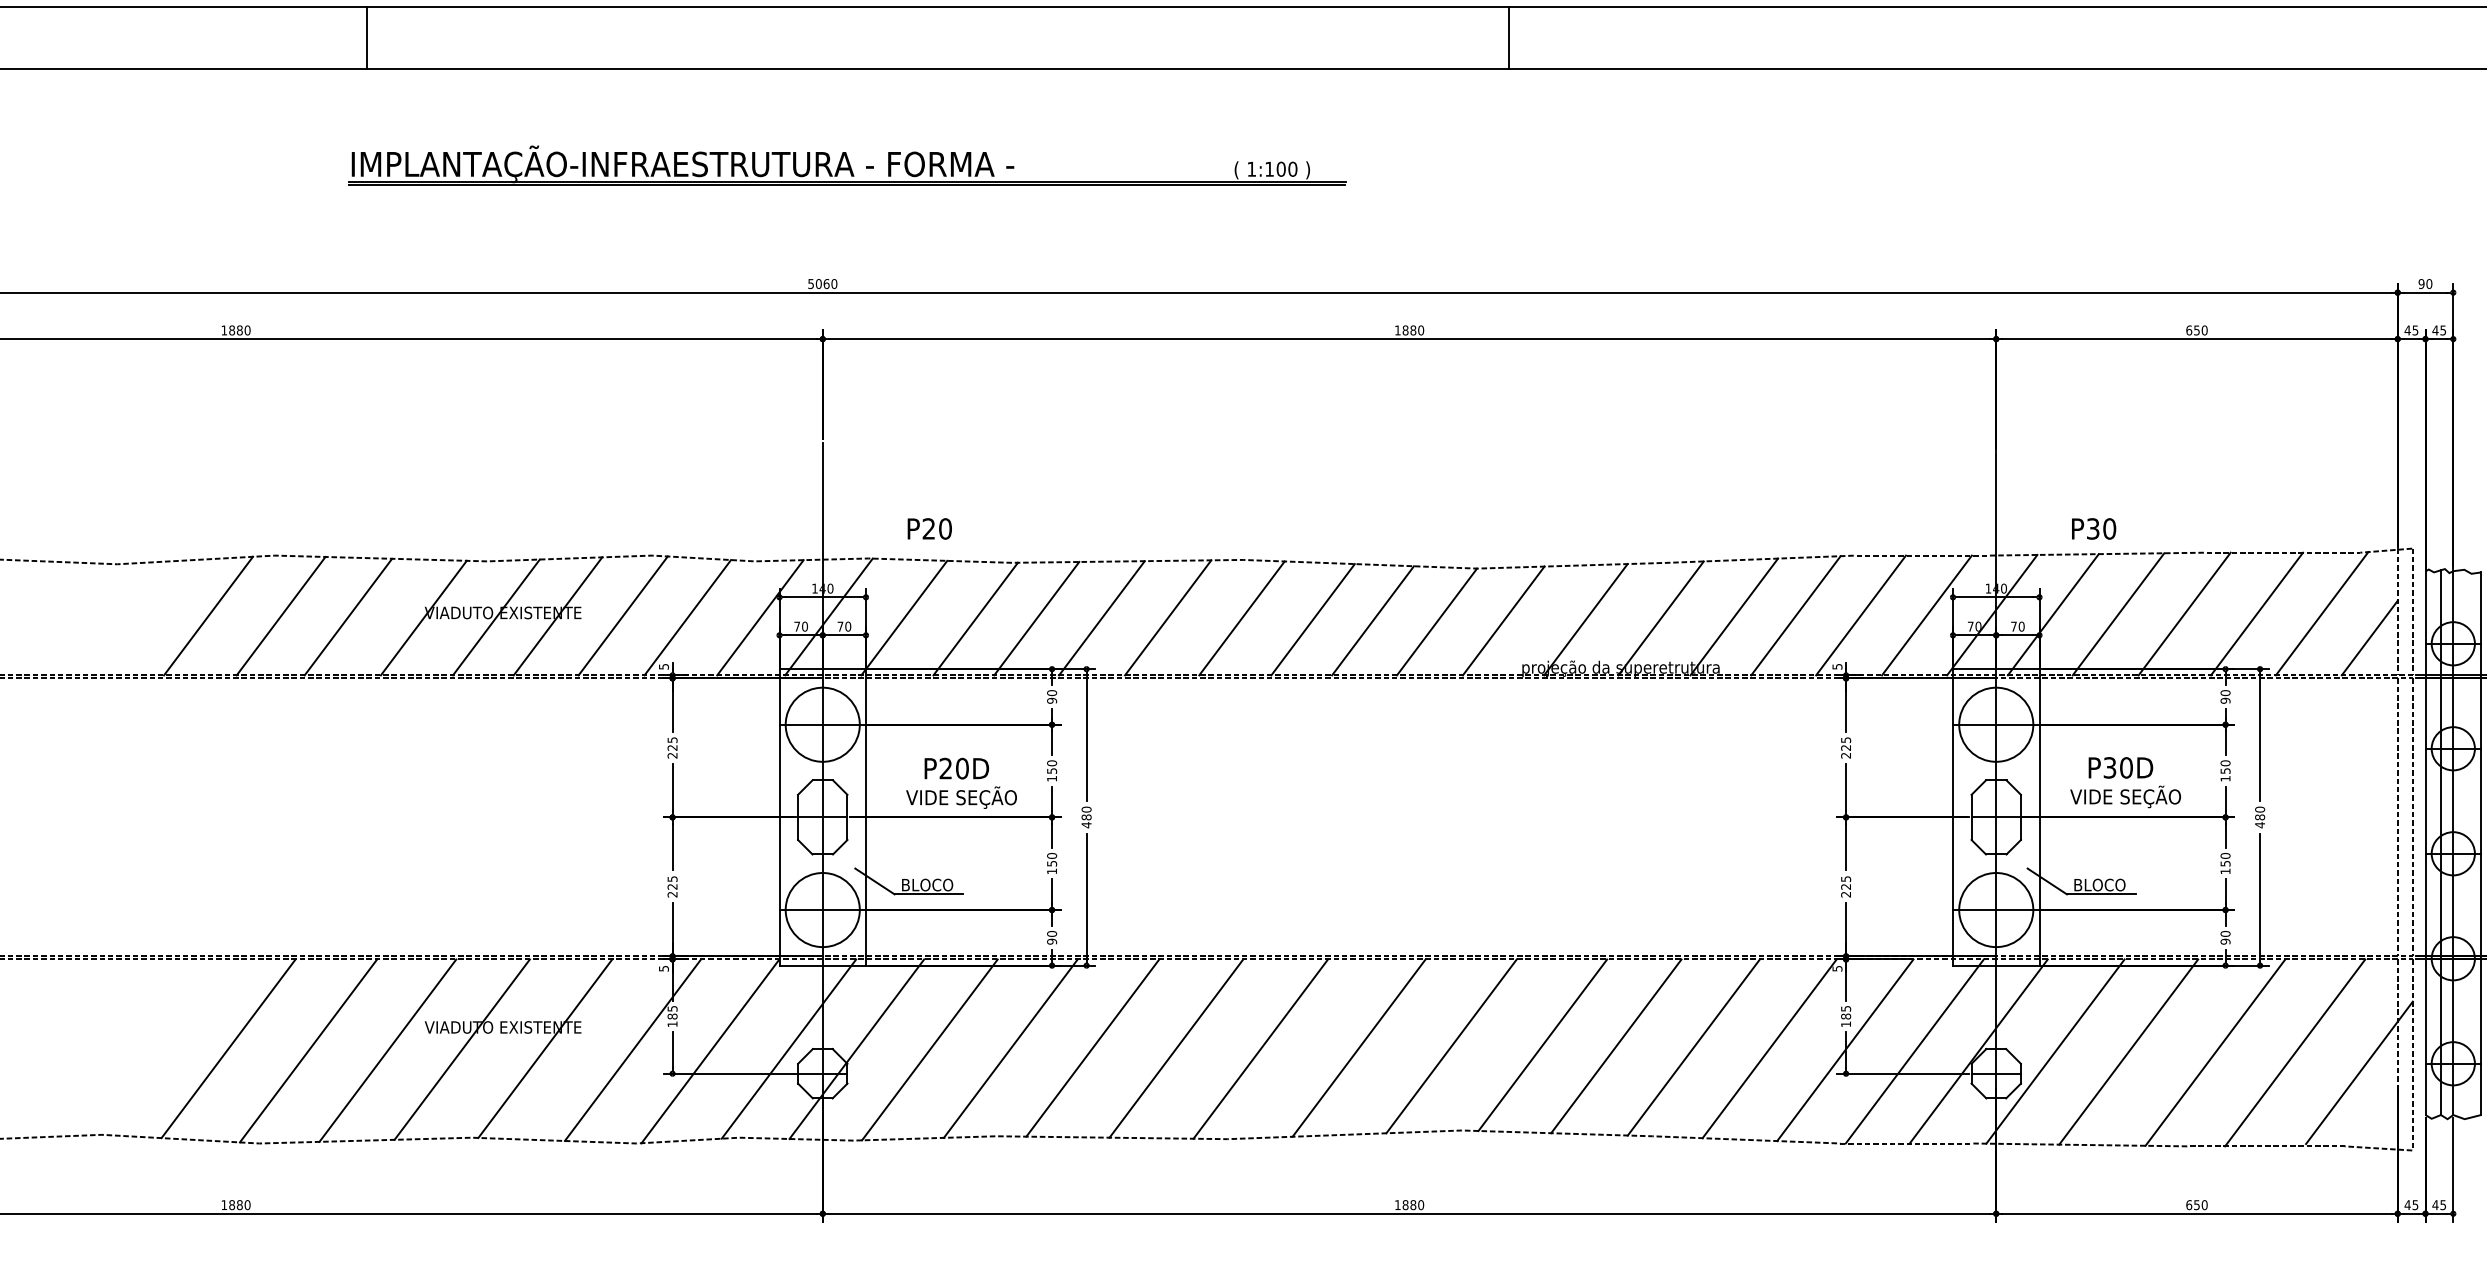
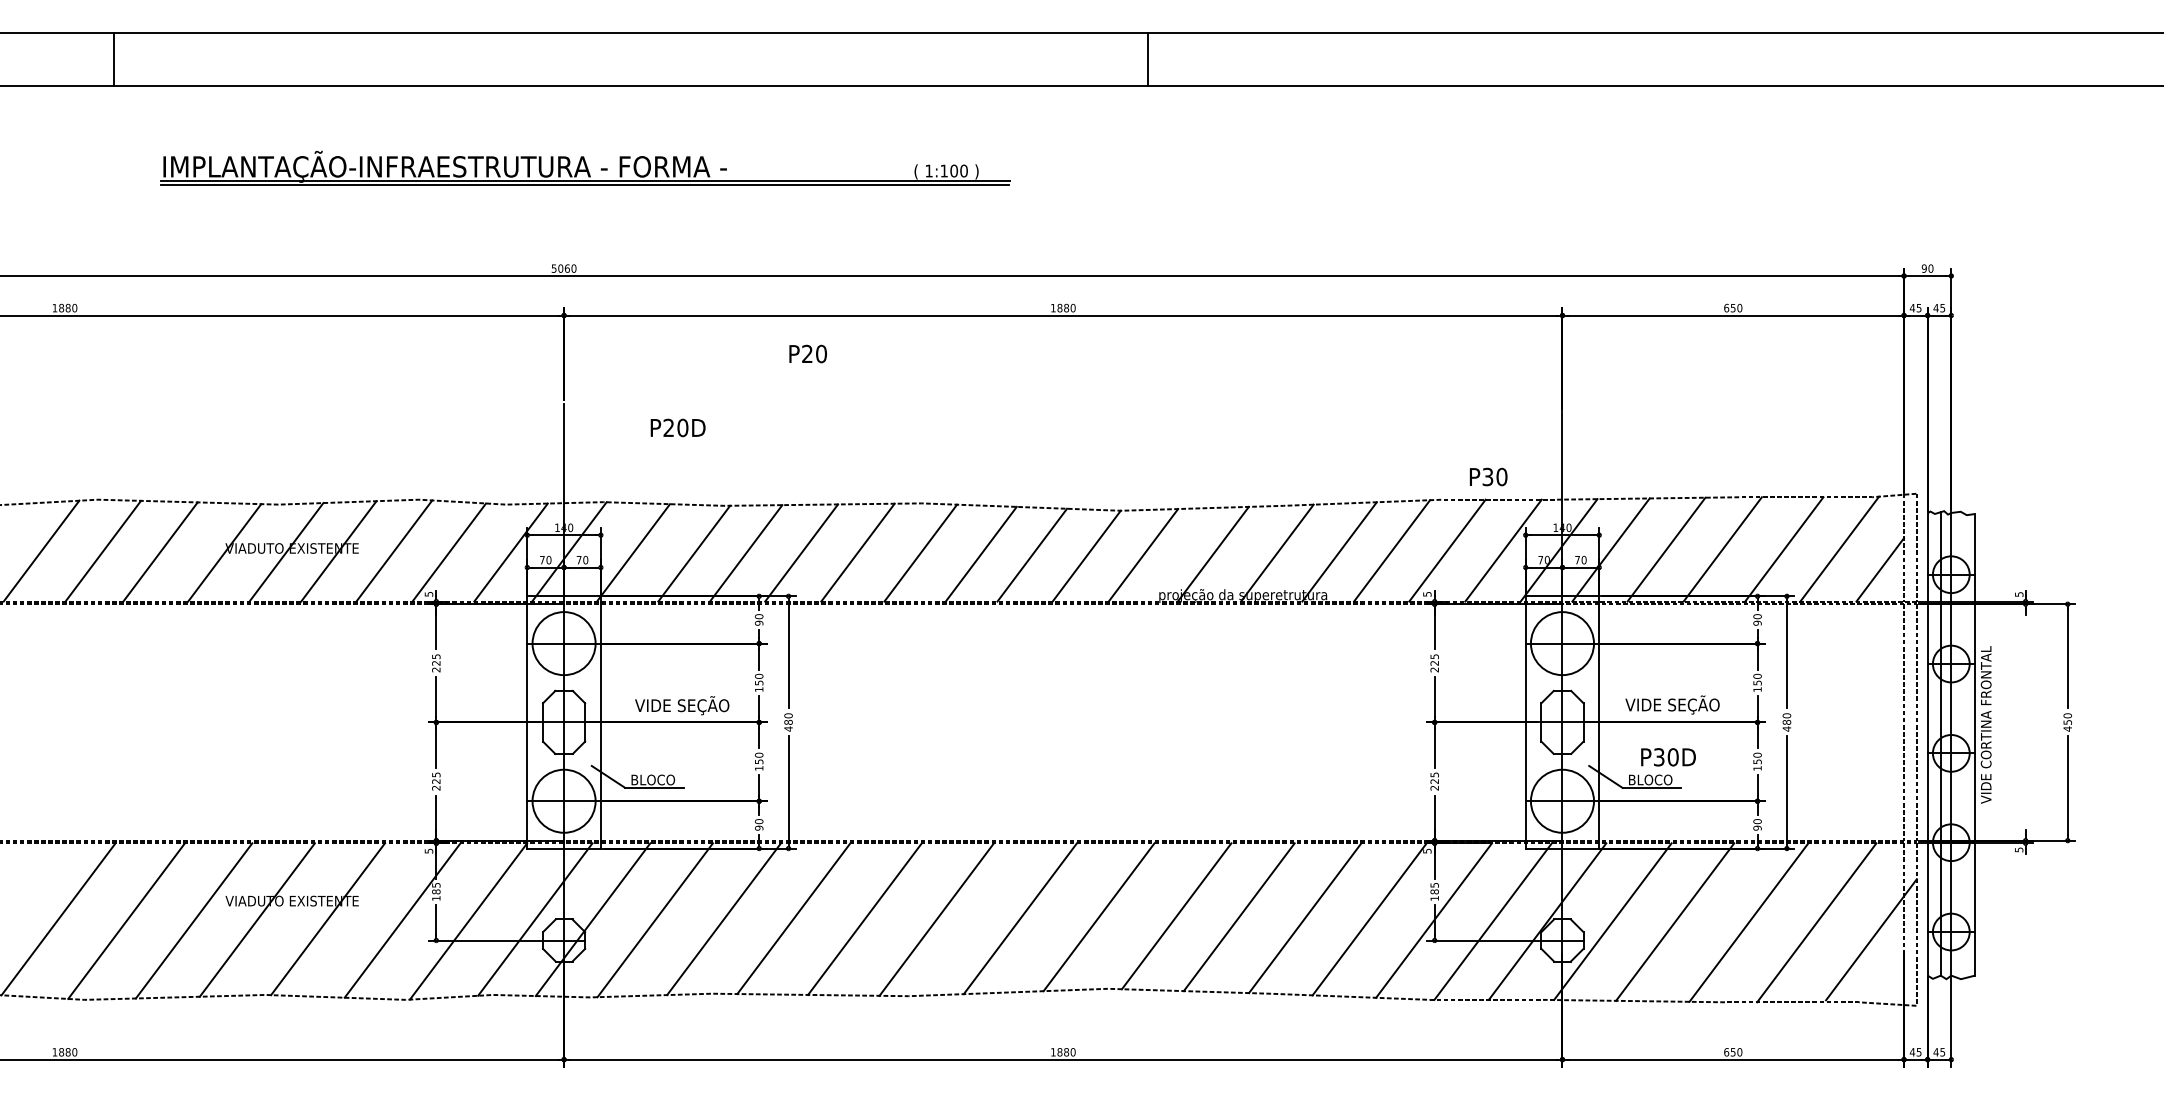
line: (367, 37) -> (114, 58), moved
text: (929, 528) -> (807, 353), moved
text: (2093, 528) -> (1488, 476), moved
text: (956, 768) -> (677, 427), moved
text: (2120, 768) -> (1668, 757), moved

